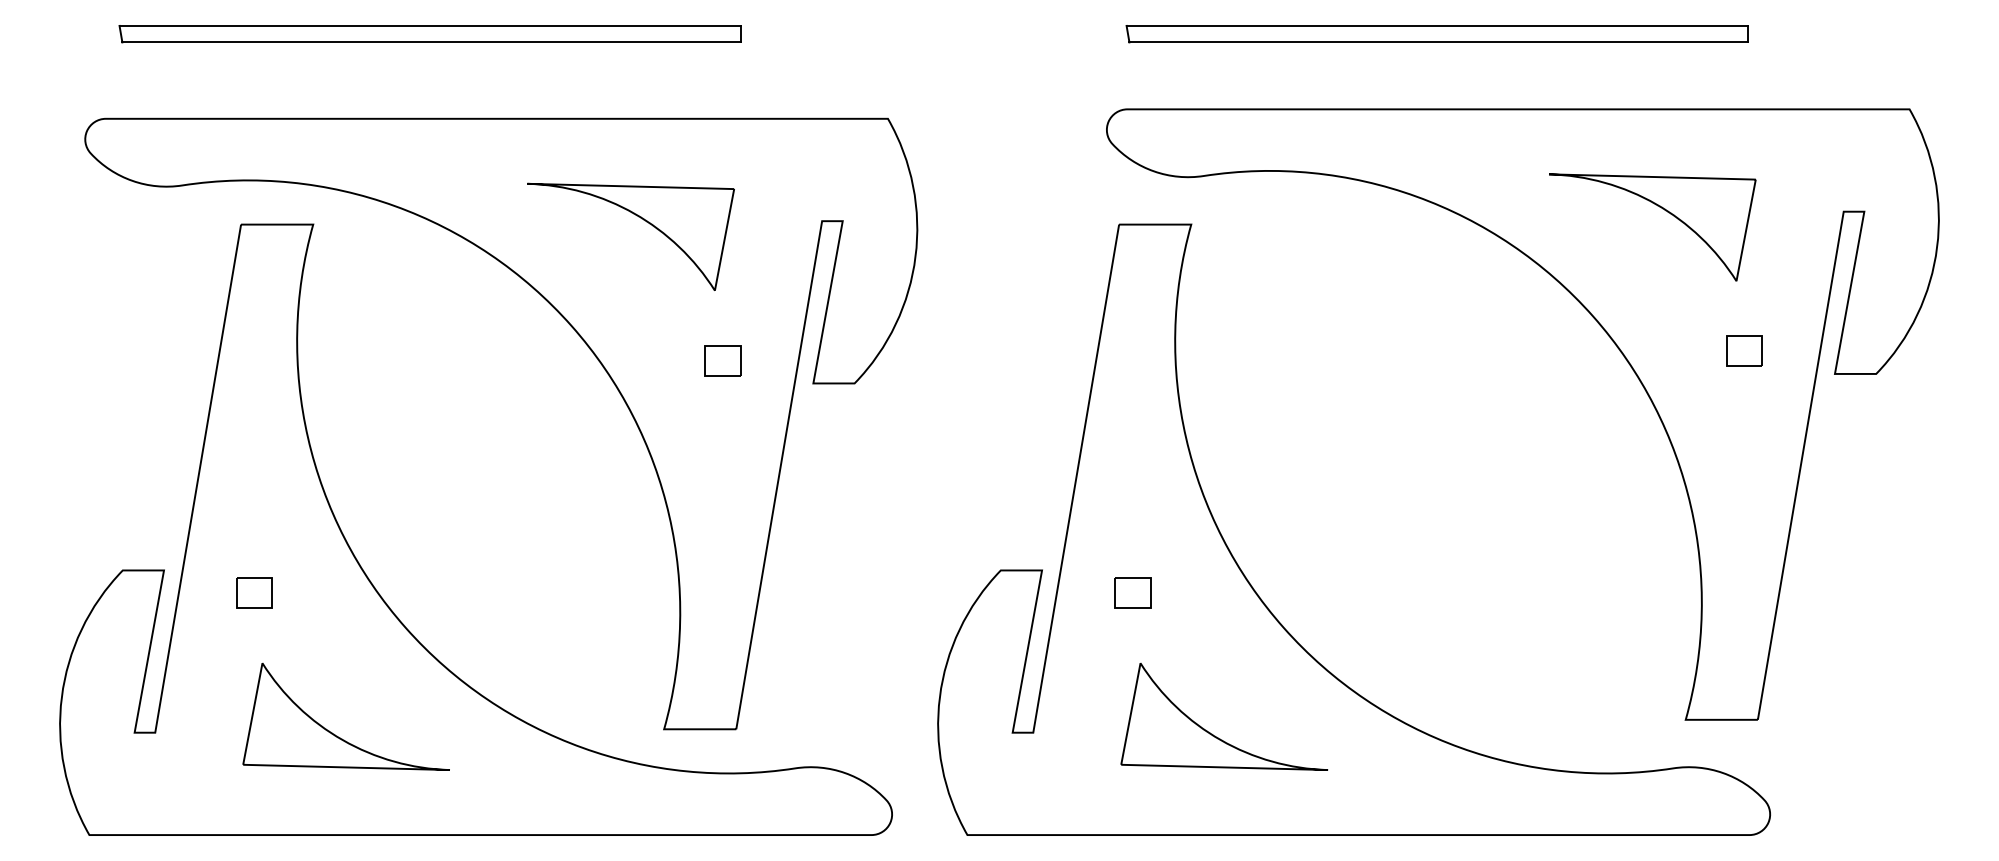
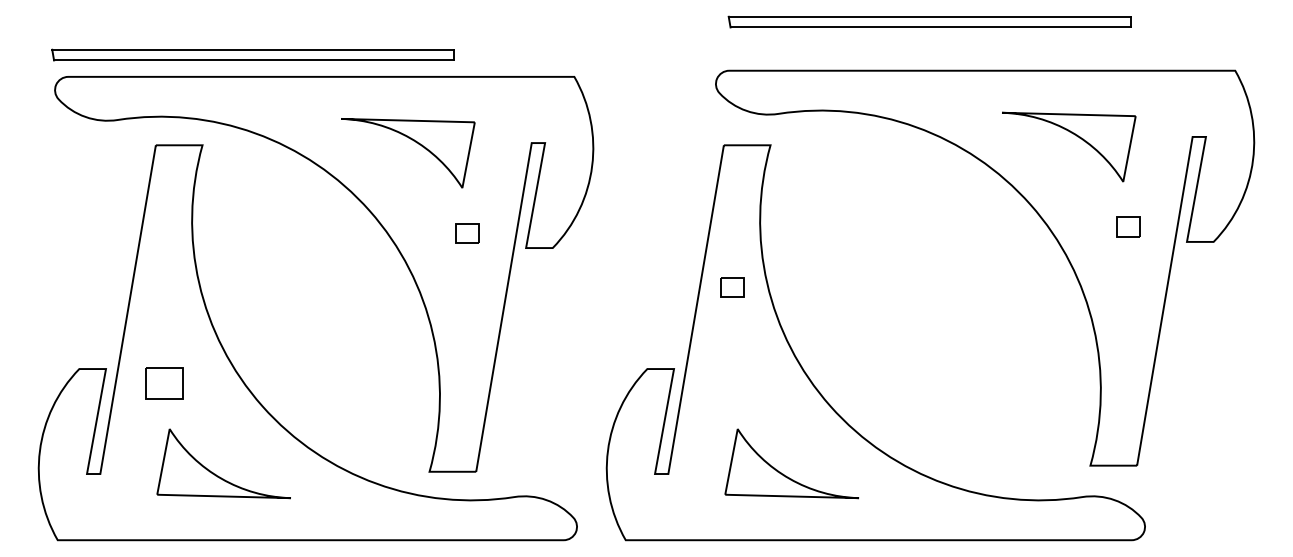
part: (429, 33) -> (252, 54), moved
part: (254, 592) -> (164, 383), size x1.6
part: (1132, 592) -> (732, 287), moved

